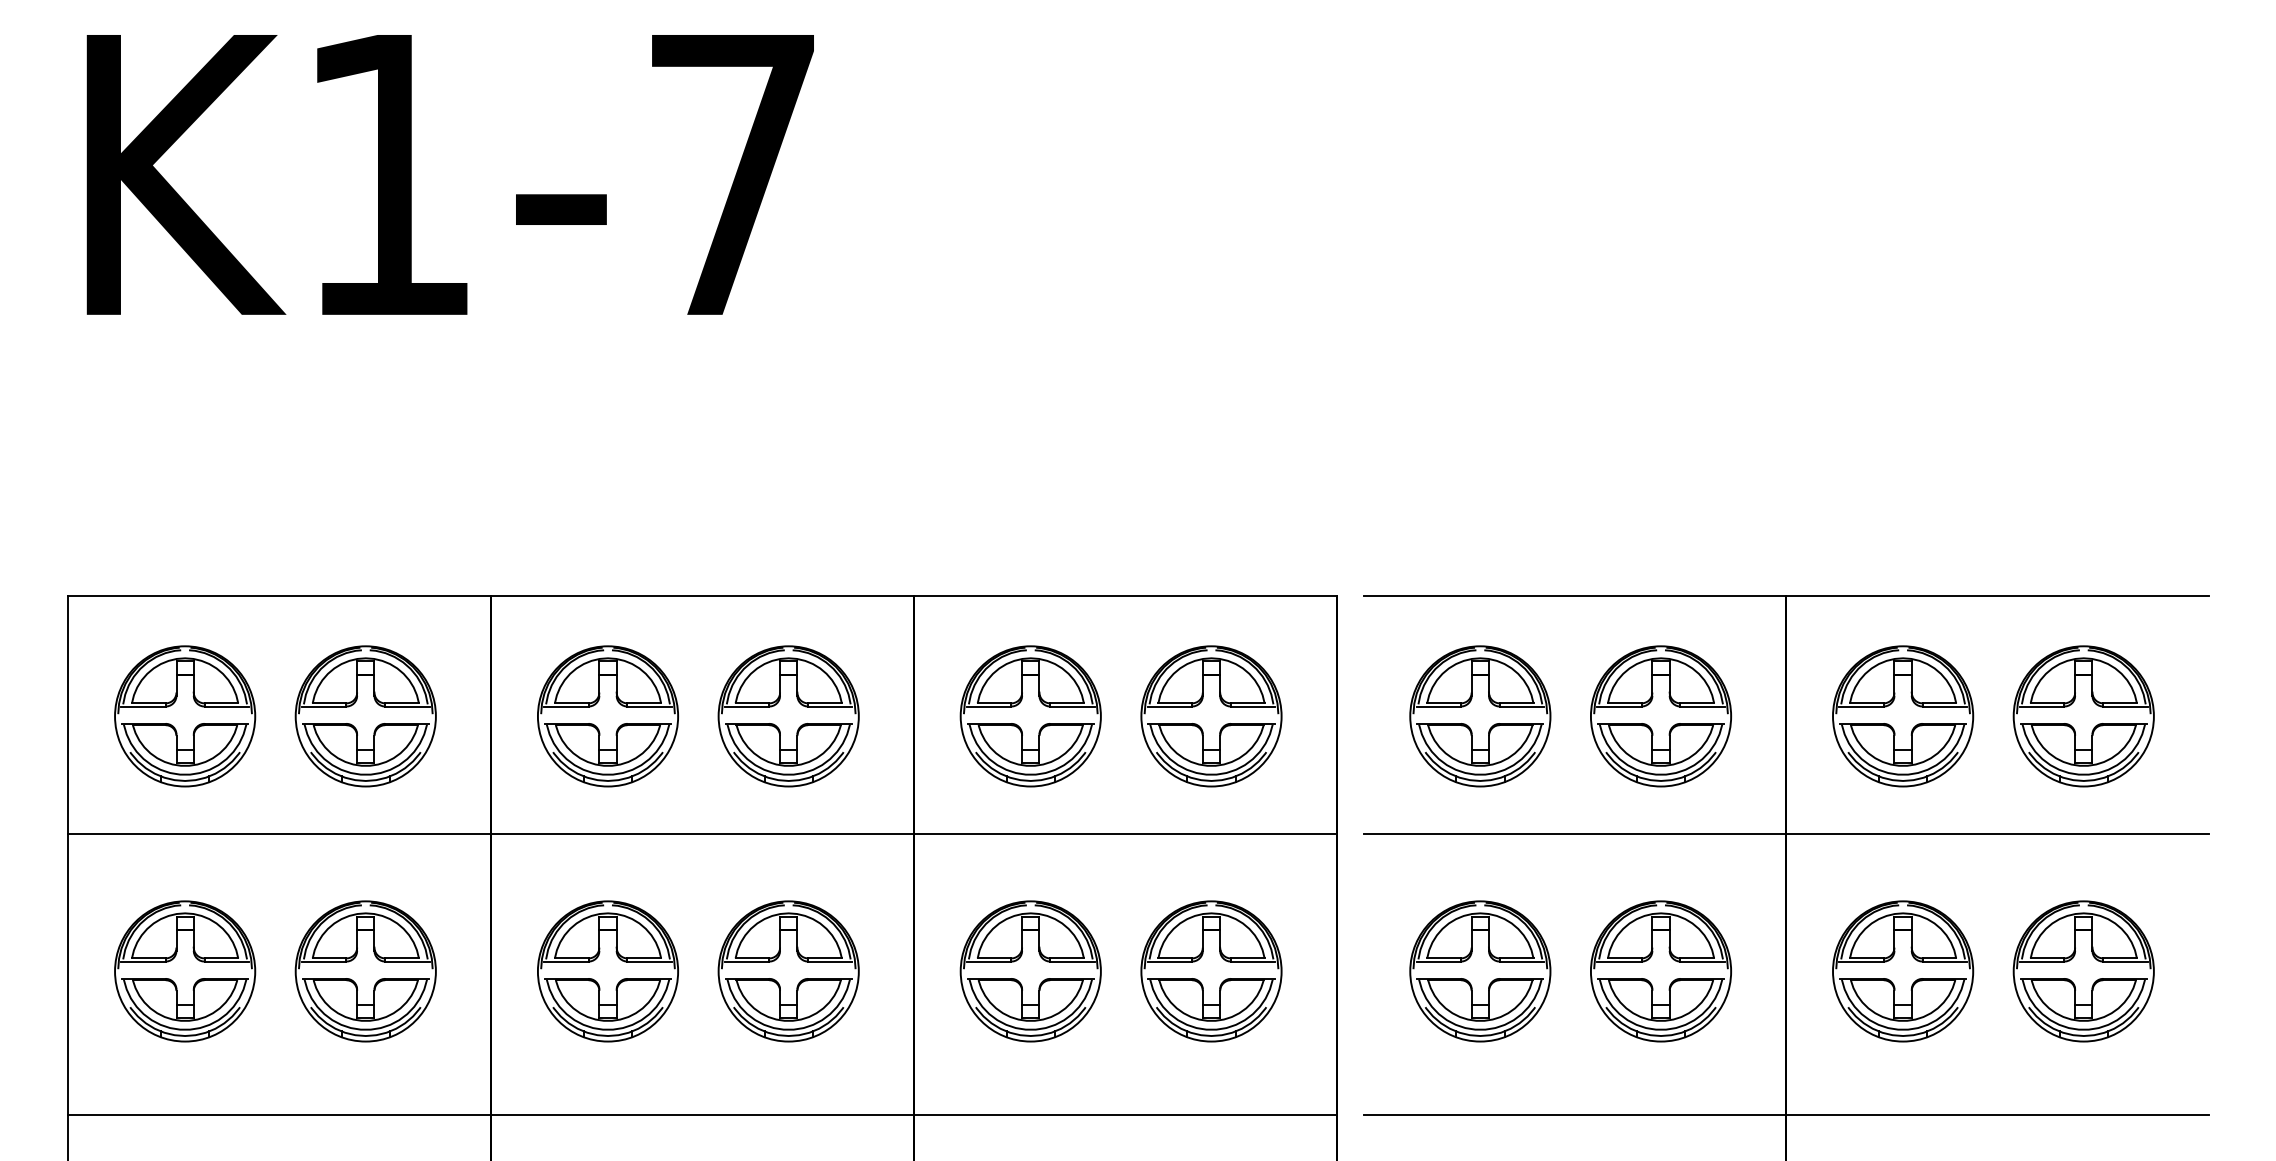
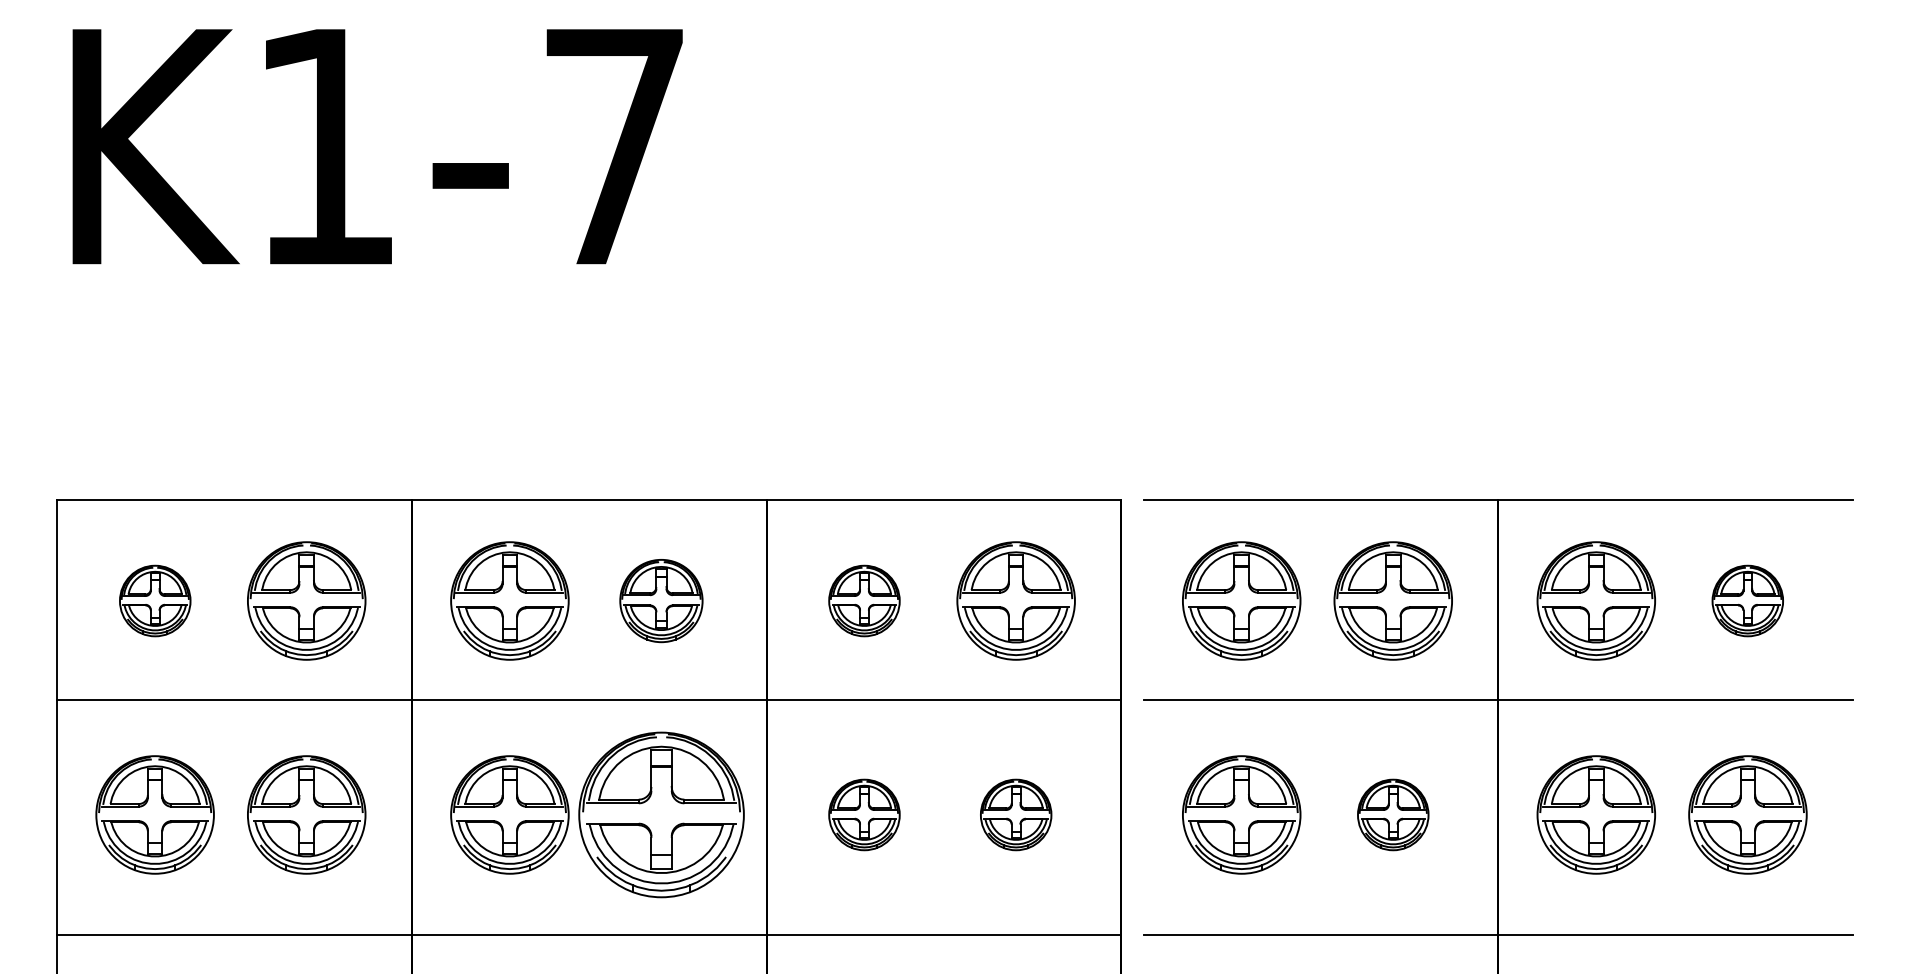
part: (185, 716) -> (155, 601), size x0.6
part: (788, 716) -> (661, 601), size x0.7
part: (1030, 716) -> (864, 601), size x0.6
part: (2083, 716) -> (1747, 601), size x0.6
part: (788, 971) -> (661, 815), size x1.4
part: (1030, 971) -> (864, 815), size x0.6
part: (1211, 971) -> (1016, 815), size x0.6
part: (1660, 971) -> (1392, 815), size x0.6

